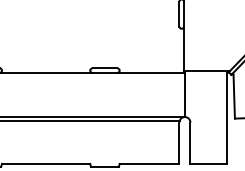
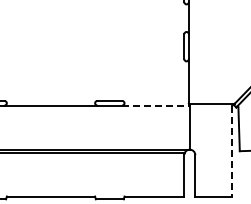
line: (151, 72) -> (156, 105), solid -> dashed
line: (227, 118) -> (232, 151), solid -> dashed

